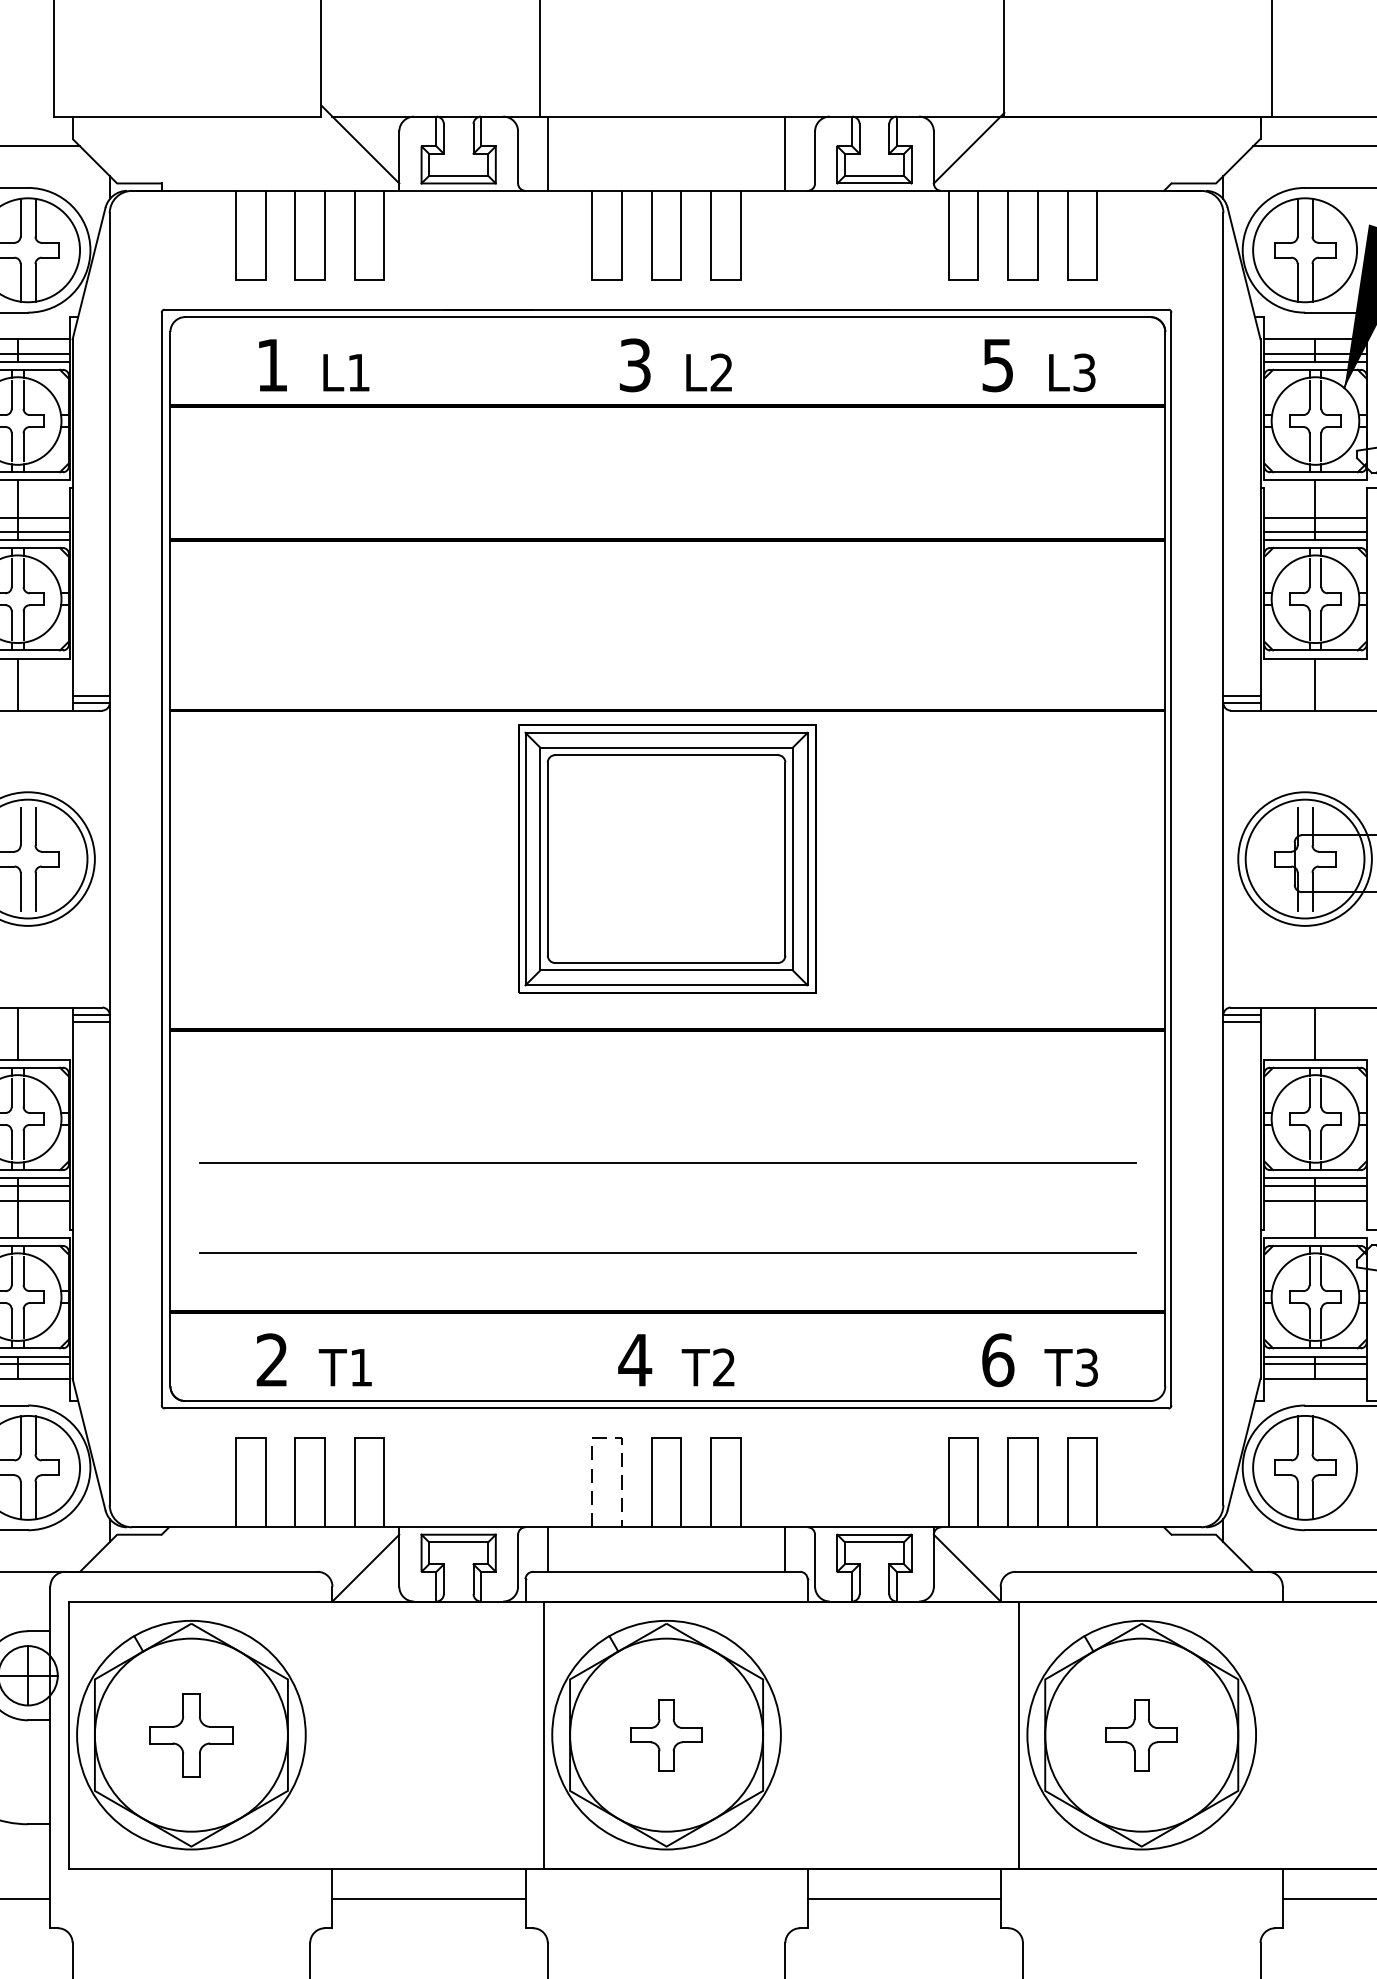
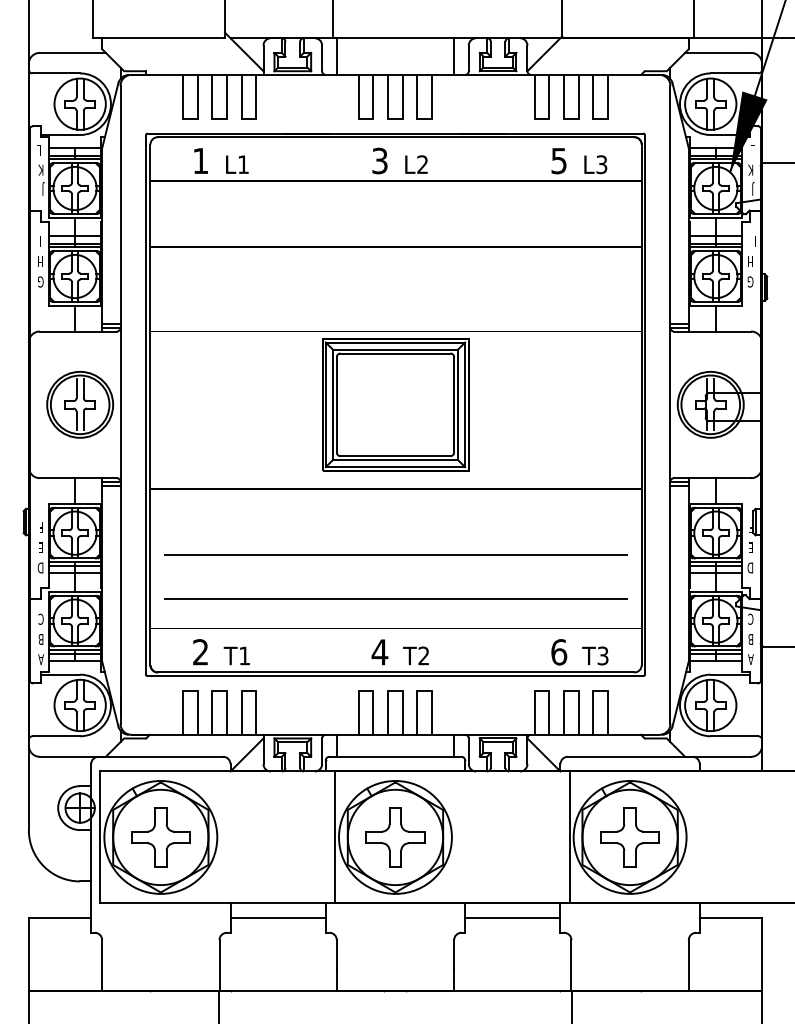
line: (607, 1437) -> (366, 690), dashed -> solid
part: (190, 1735) -> (160, 837), size x1.43
part: (666, 1735) -> (395, 837), size x1.67
part: (1140, 1735) -> (629, 837), size x1.67

